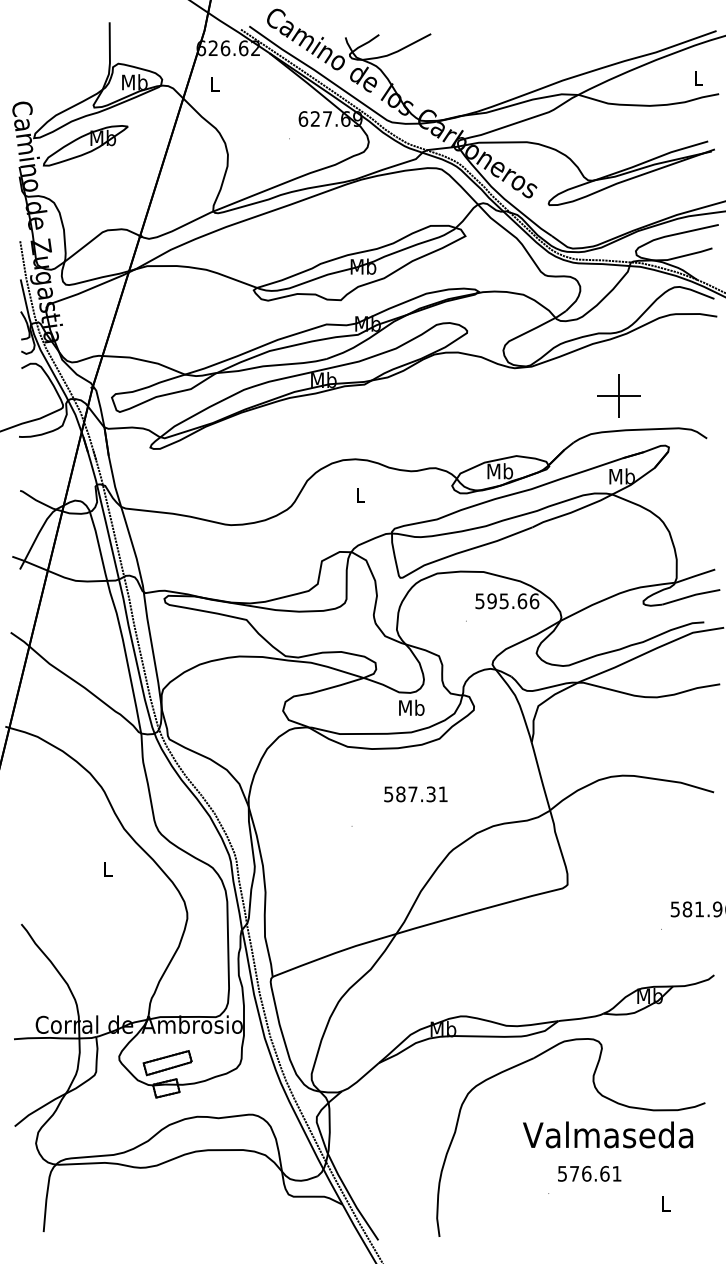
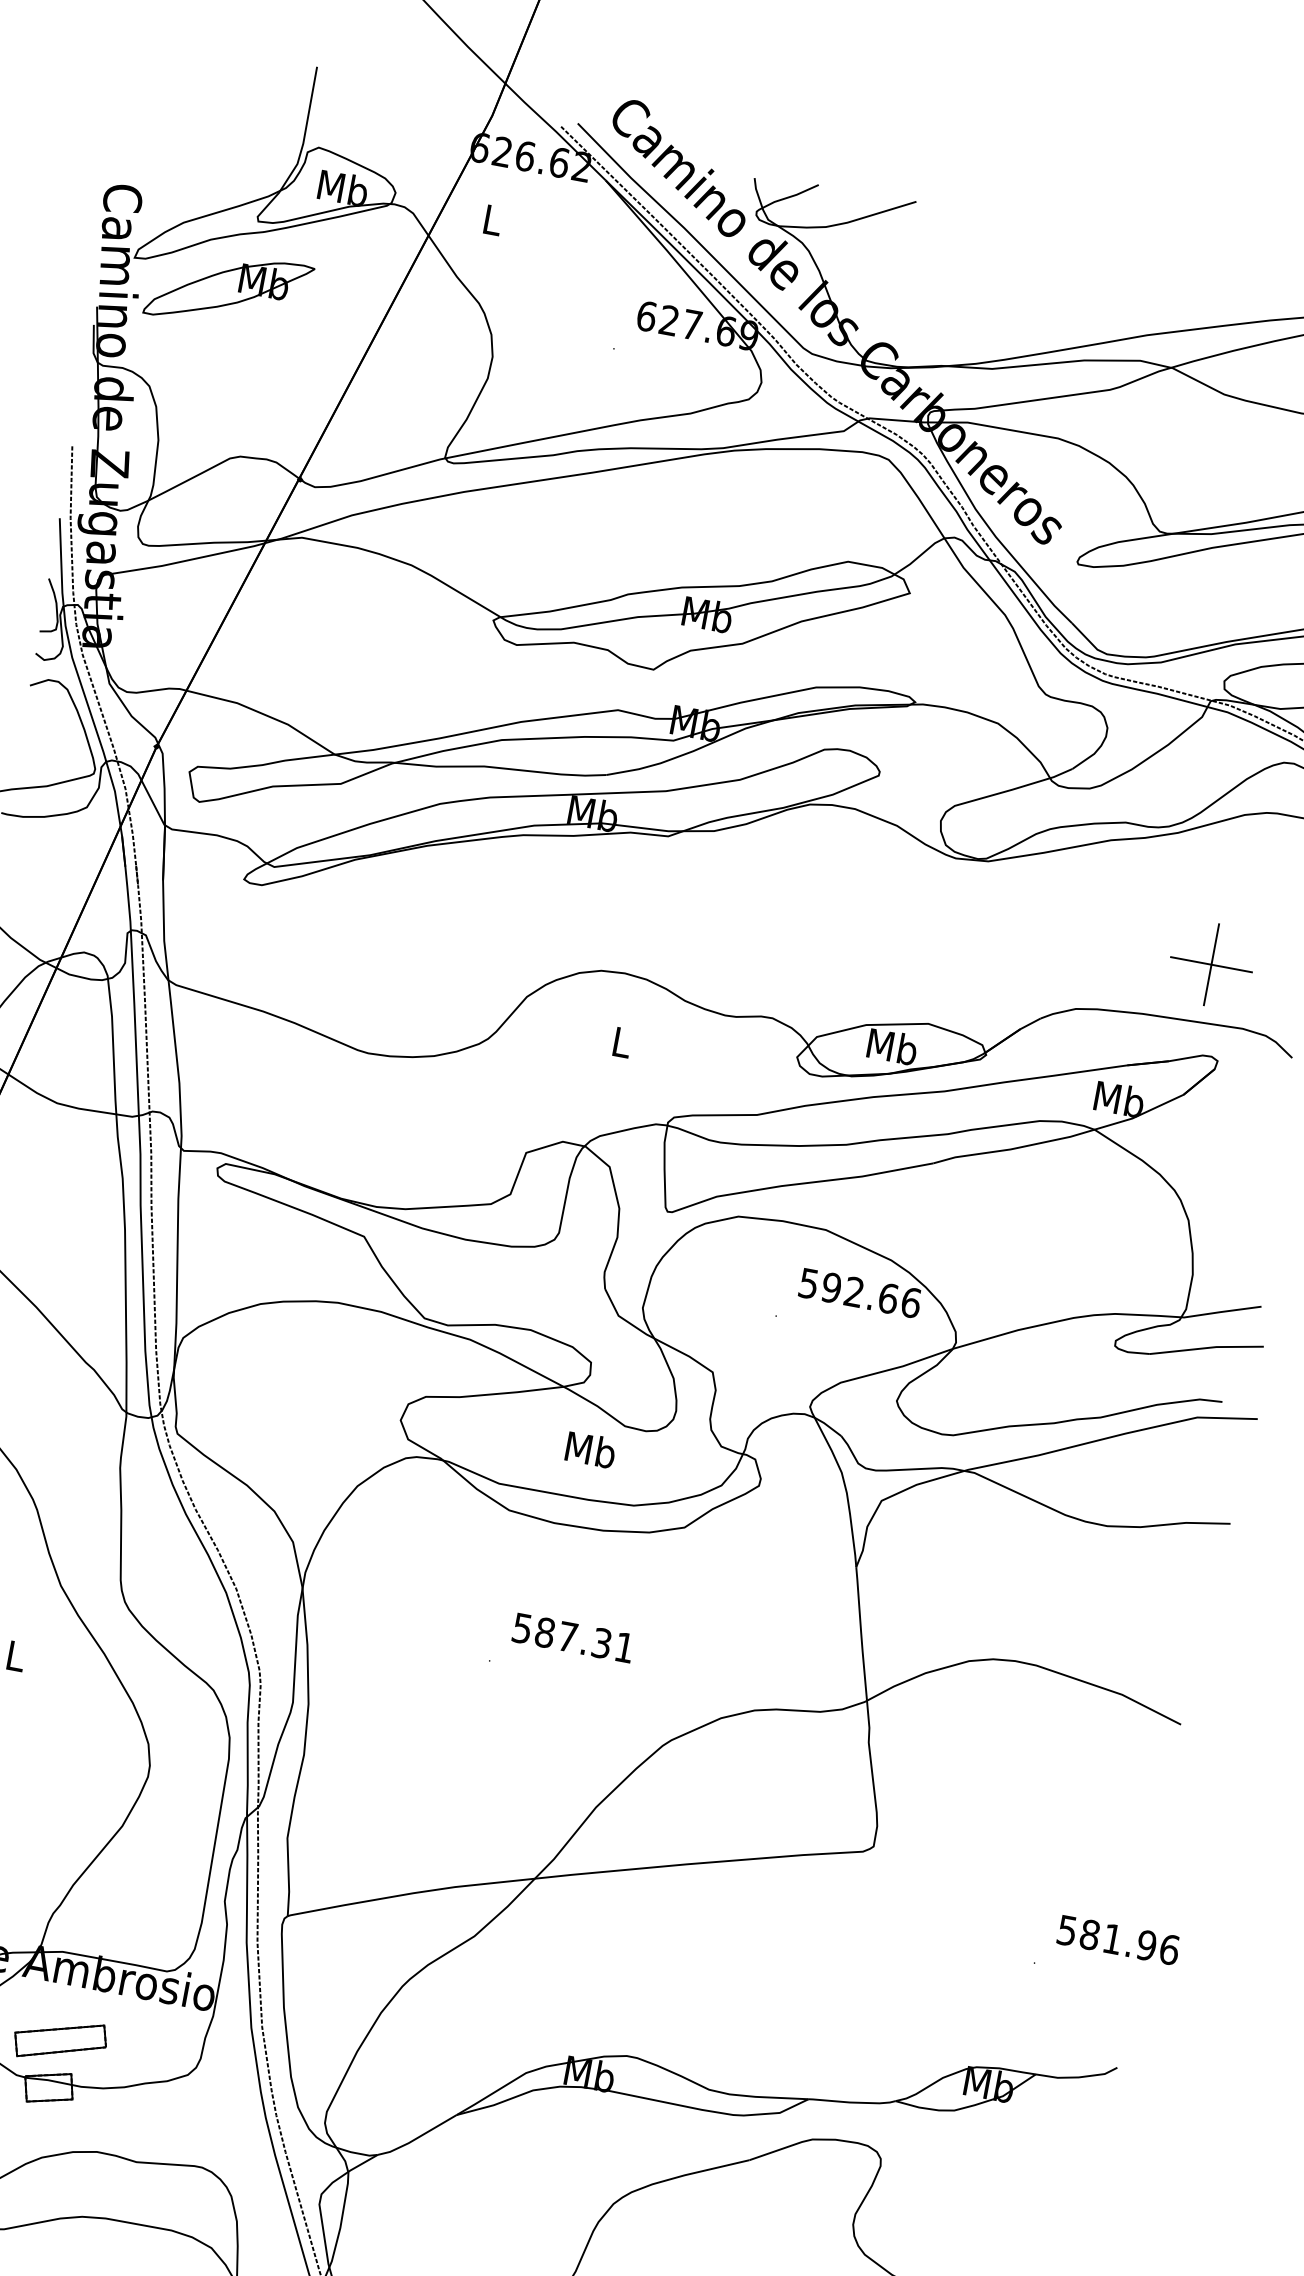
part: (618, 395) -> (1211, 963), moved
text: (503, 601) -> (852, 1292), 595.66 -> 592.66
text: (411, 707) -> (590, 1449), moved
text: (415, 794) -> (572, 1638), moved

